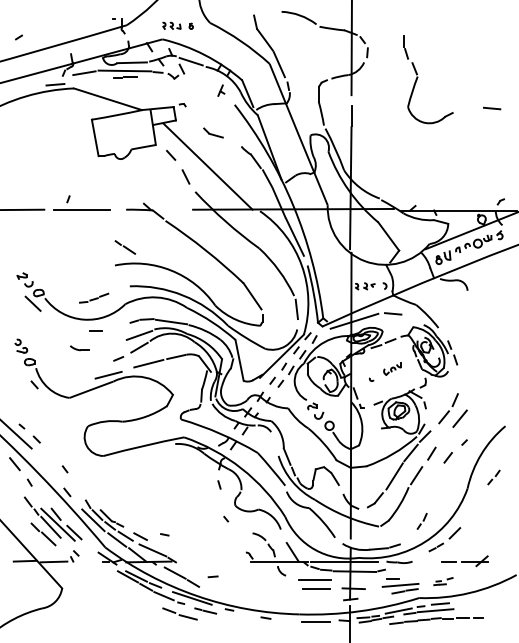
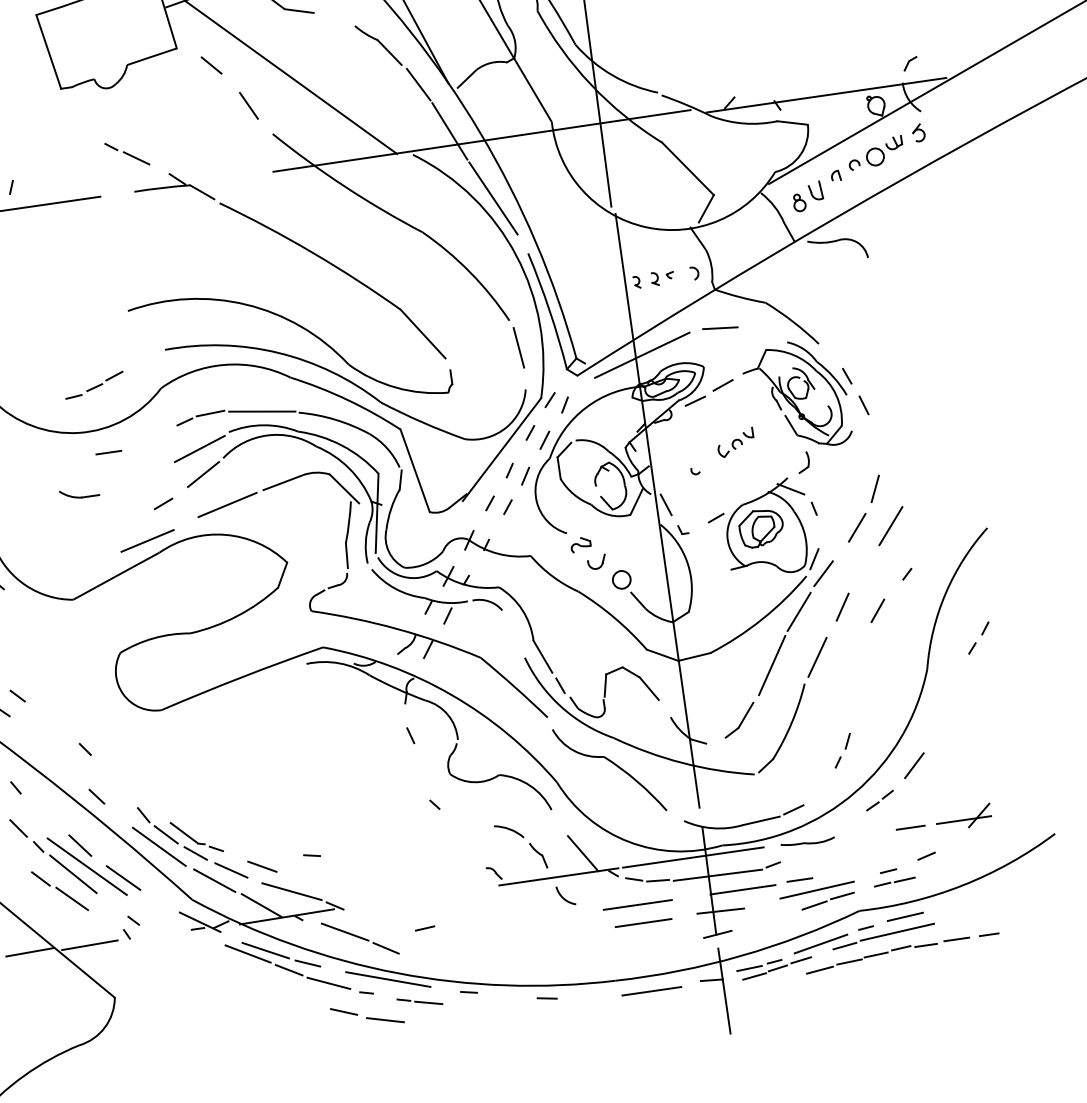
line: (125, 247) -> (127, 154), moved
line: (365, 580) -> (742, 890), added
part: (443, 581) -> (905, 869), size x1.67

